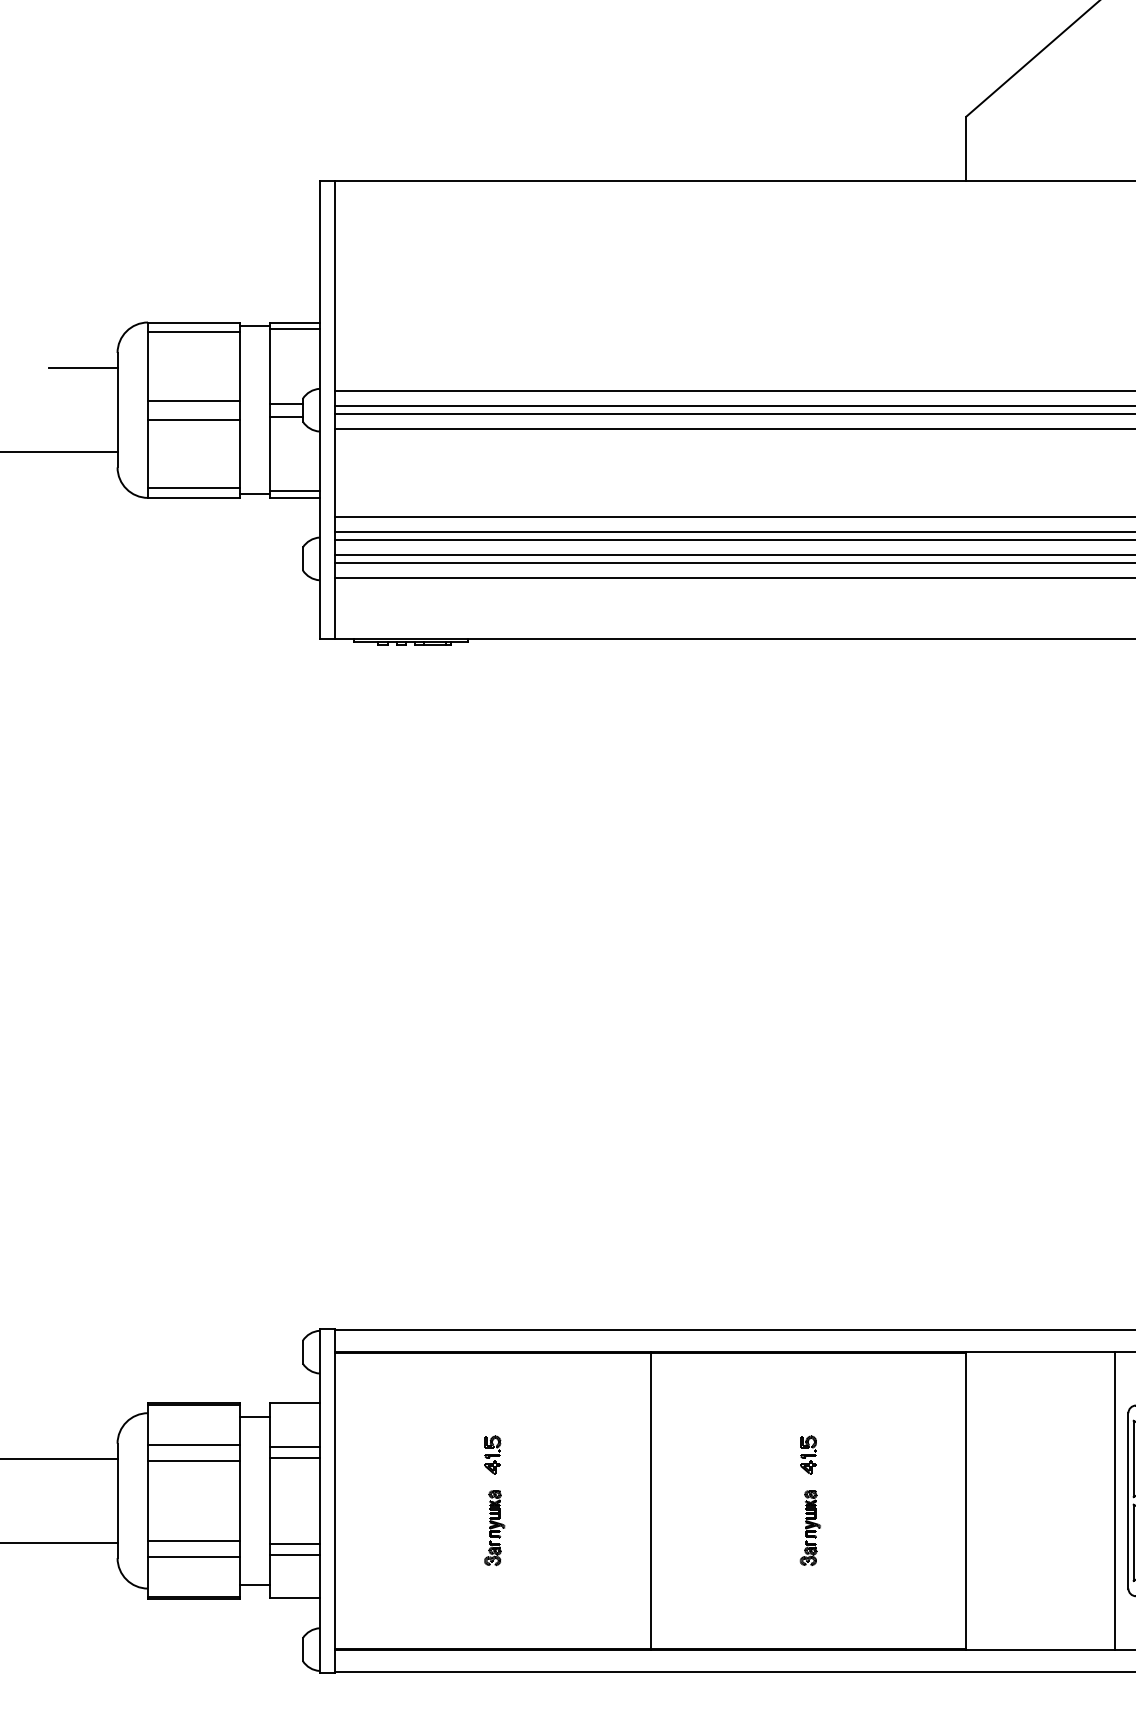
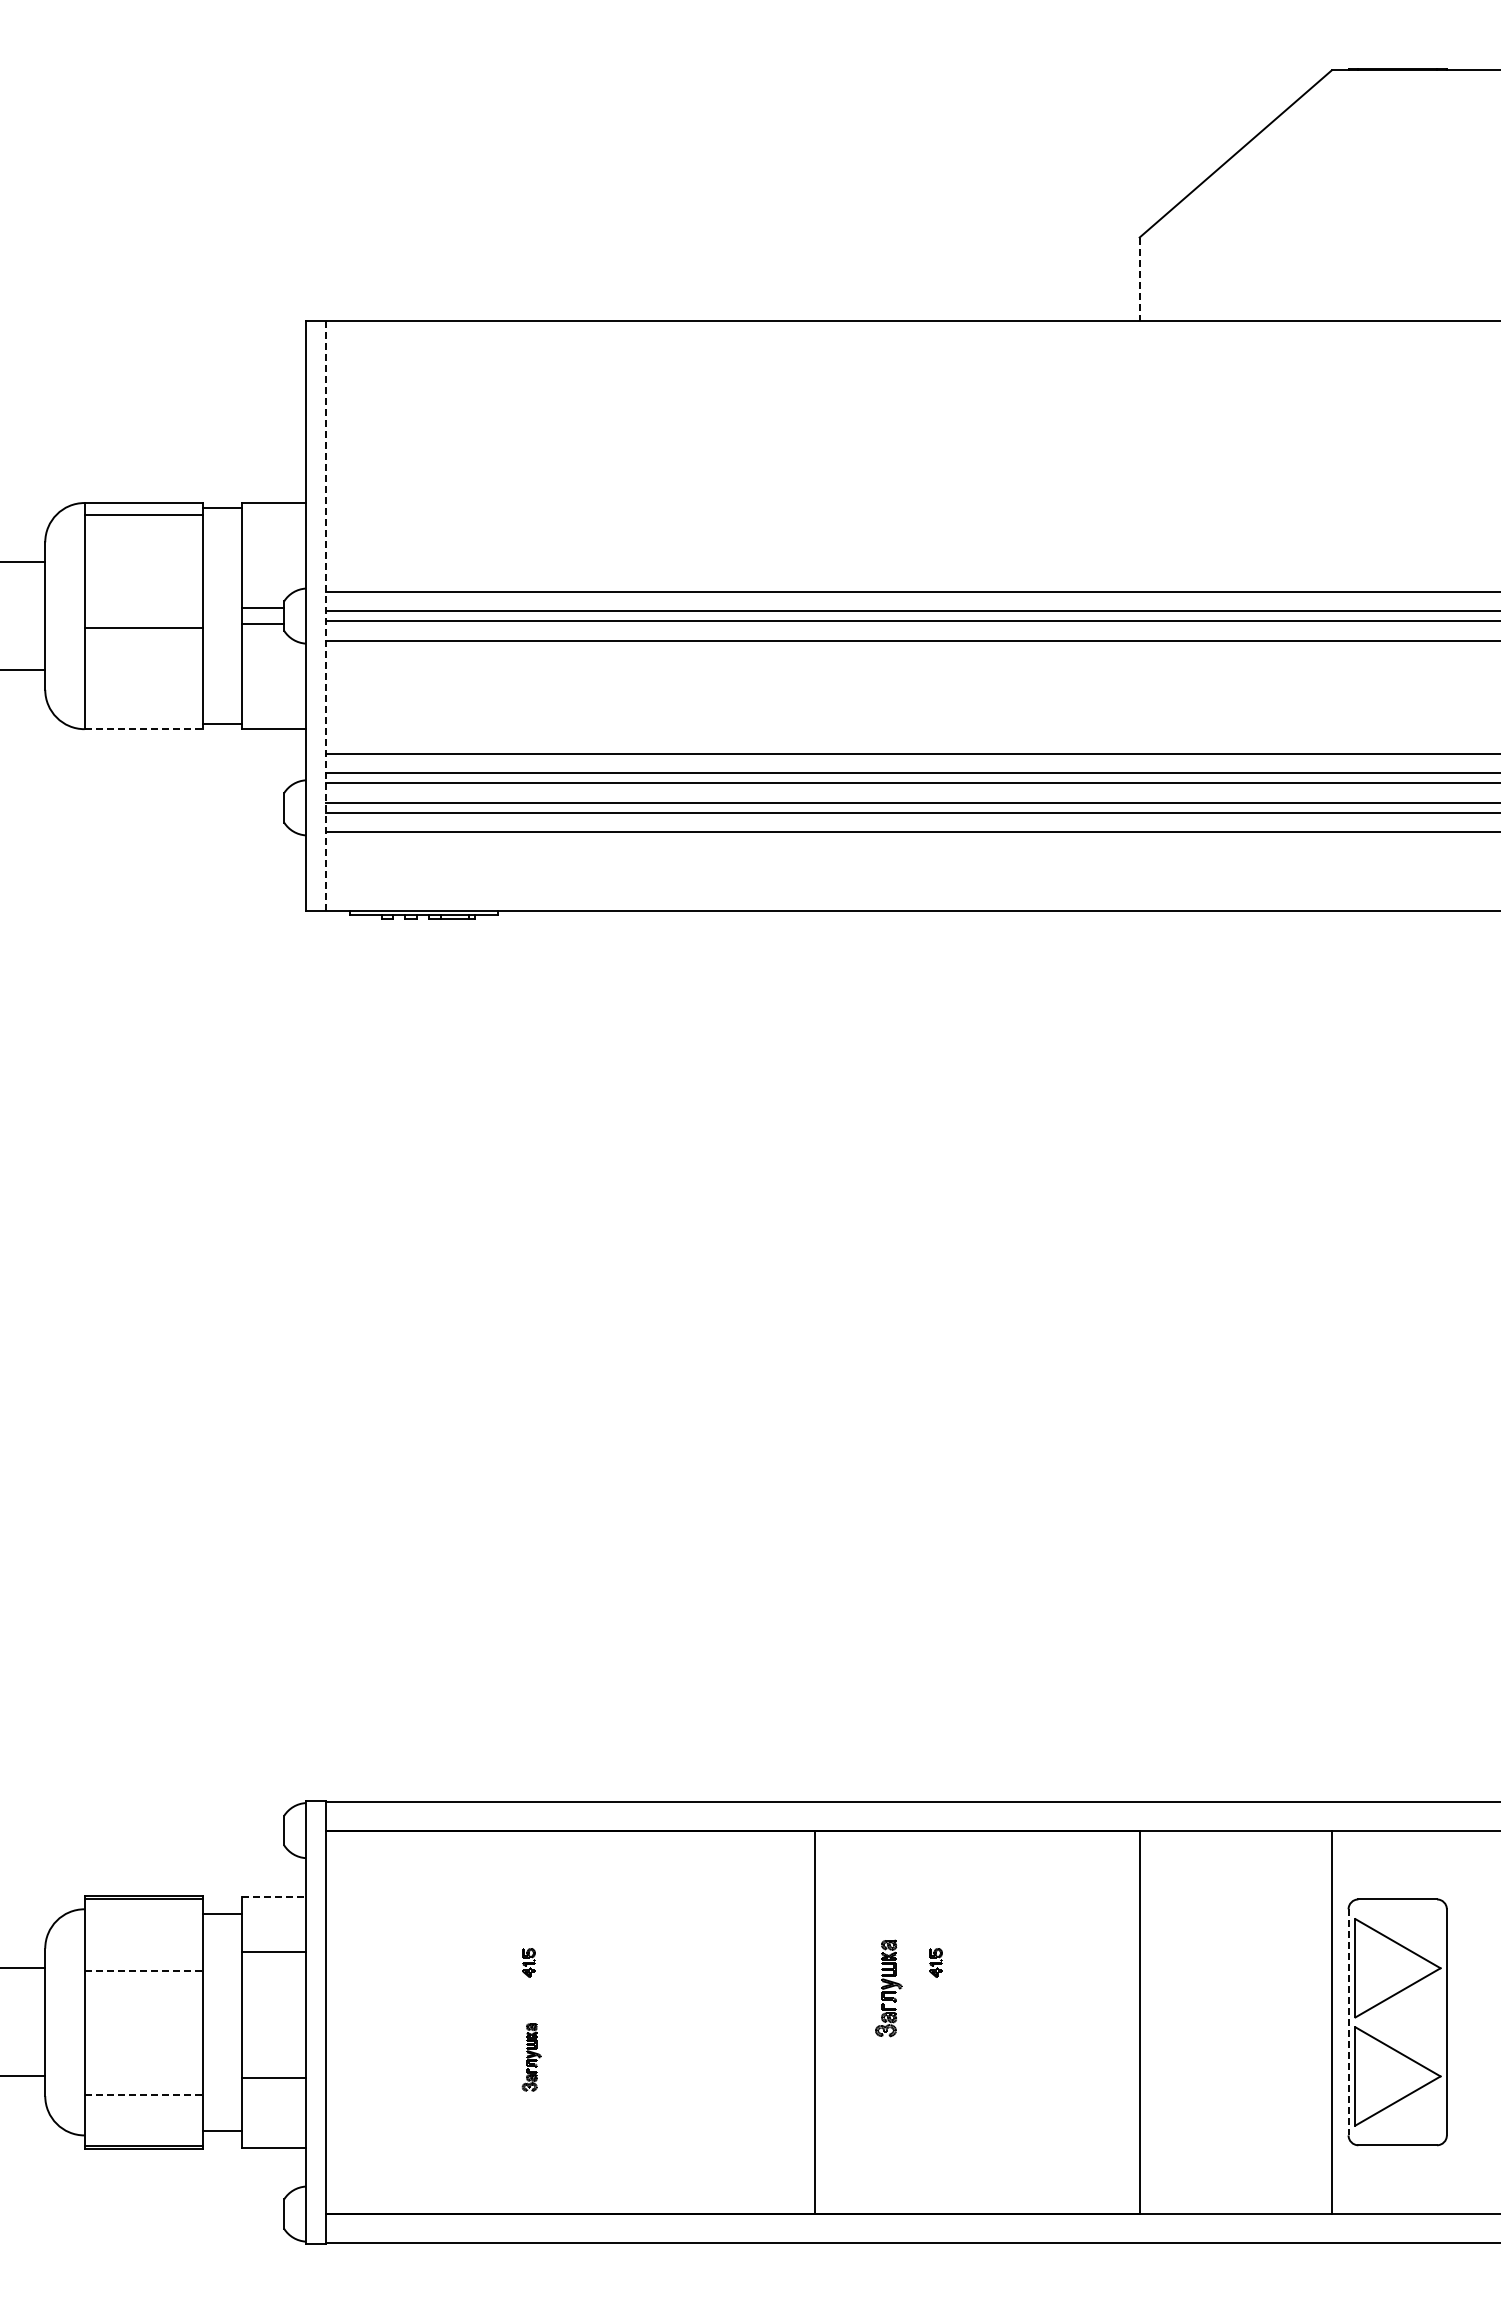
line: (966, 149) -> (1139, 279), solid -> dashed
line: (294, 329) -> (273, 511), removed
line: (193, 400) -> (143, 603), removed
line: (334, 410) -> (325, 616), solid -> dashed
line: (193, 488) -> (143, 716), removed
line: (294, 491) -> (273, 720), removed
line: (193, 498) -> (143, 729), solid -> dashed
line: (294, 1403) -> (273, 1896), solid -> dashed
line: (193, 1444) -> (143, 1949), removed
part: (492, 1454) -> (528, 1962), size x0.6
part: (808, 1454) -> (935, 1962), size x0.6
line: (294, 1457) -> (273, 1966), removed
line: (193, 1461) -> (143, 1971), solid -> dashed
line: (650, 1501) -> (814, 2022), moved
line: (1128, 1501) -> (1348, 2022), solid -> dashed
part: (494, 1528) -> (531, 2057), size x0.7
part: (810, 1528) -> (888, 1988), moved
line: (193, 1540) -> (143, 2073), removed
line: (294, 1555) -> (273, 2092), removed
line: (193, 1556) -> (143, 2094), solid -> dashed

